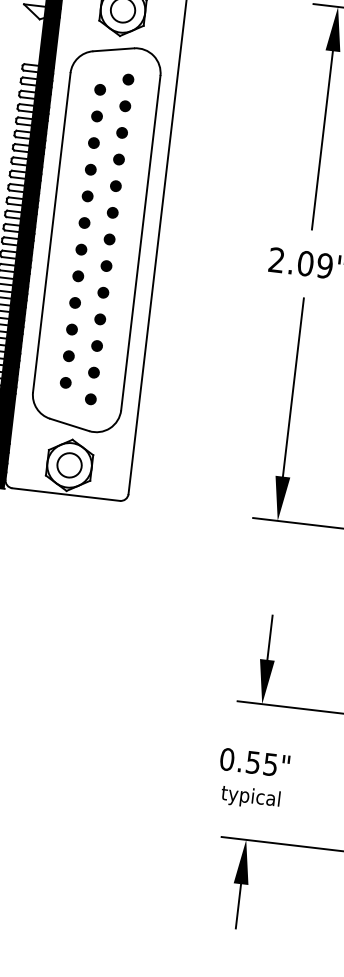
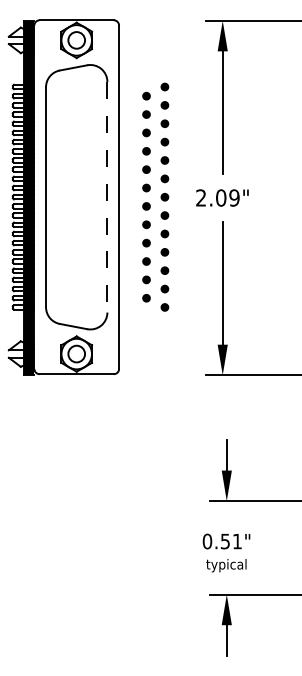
part: (96, 236) -> (155, 196), moved
line: (140, 243) -> (107, 197), solid -> dashed
text: (270, 764) -> (237, 541), 0.55" -> 0.51"

